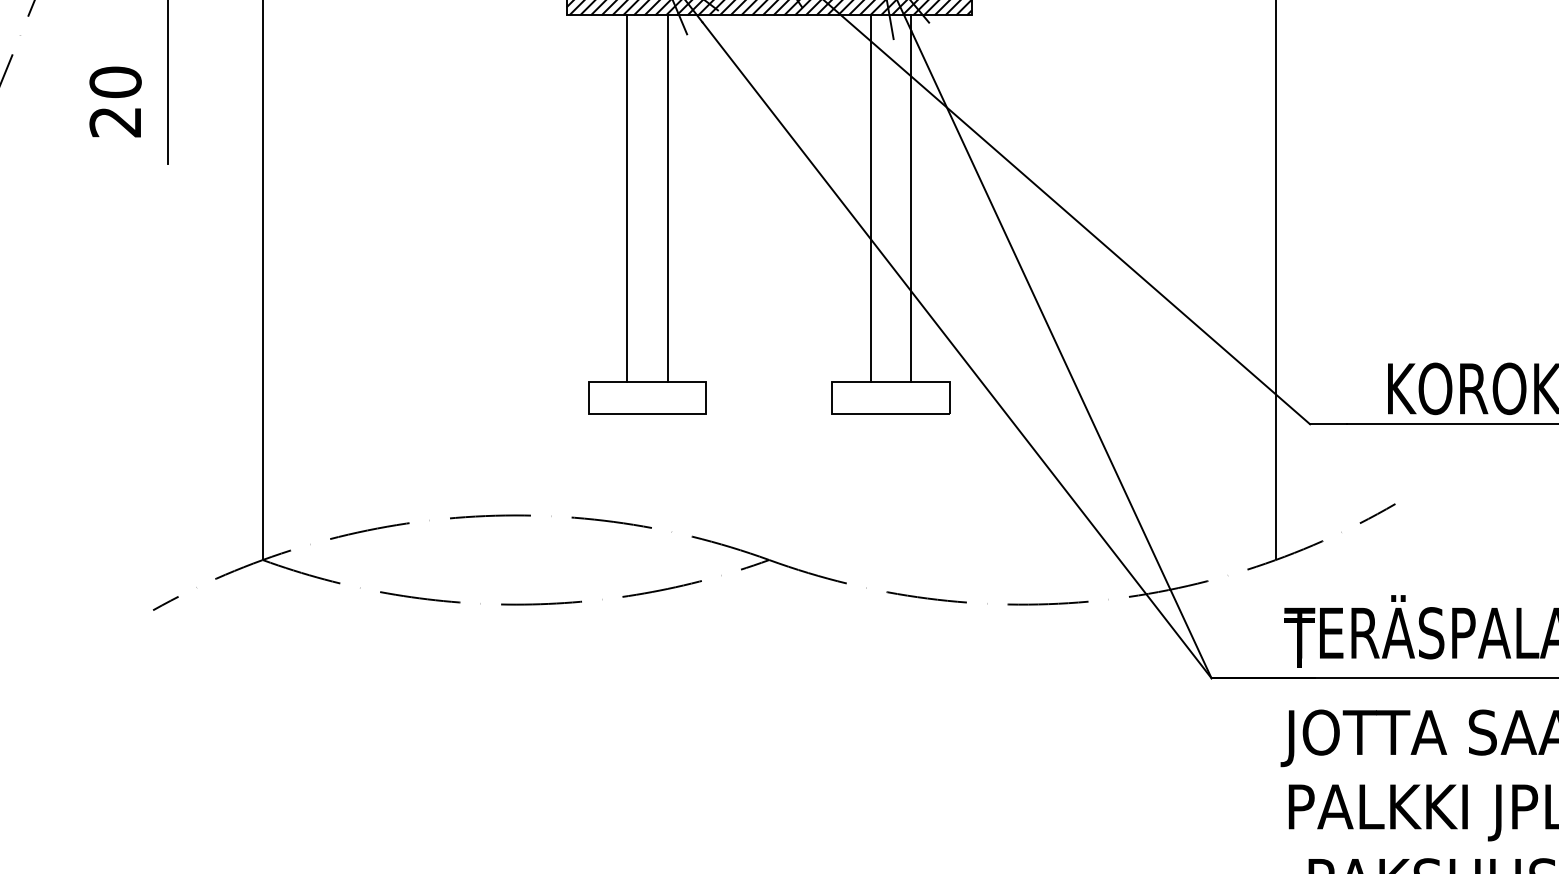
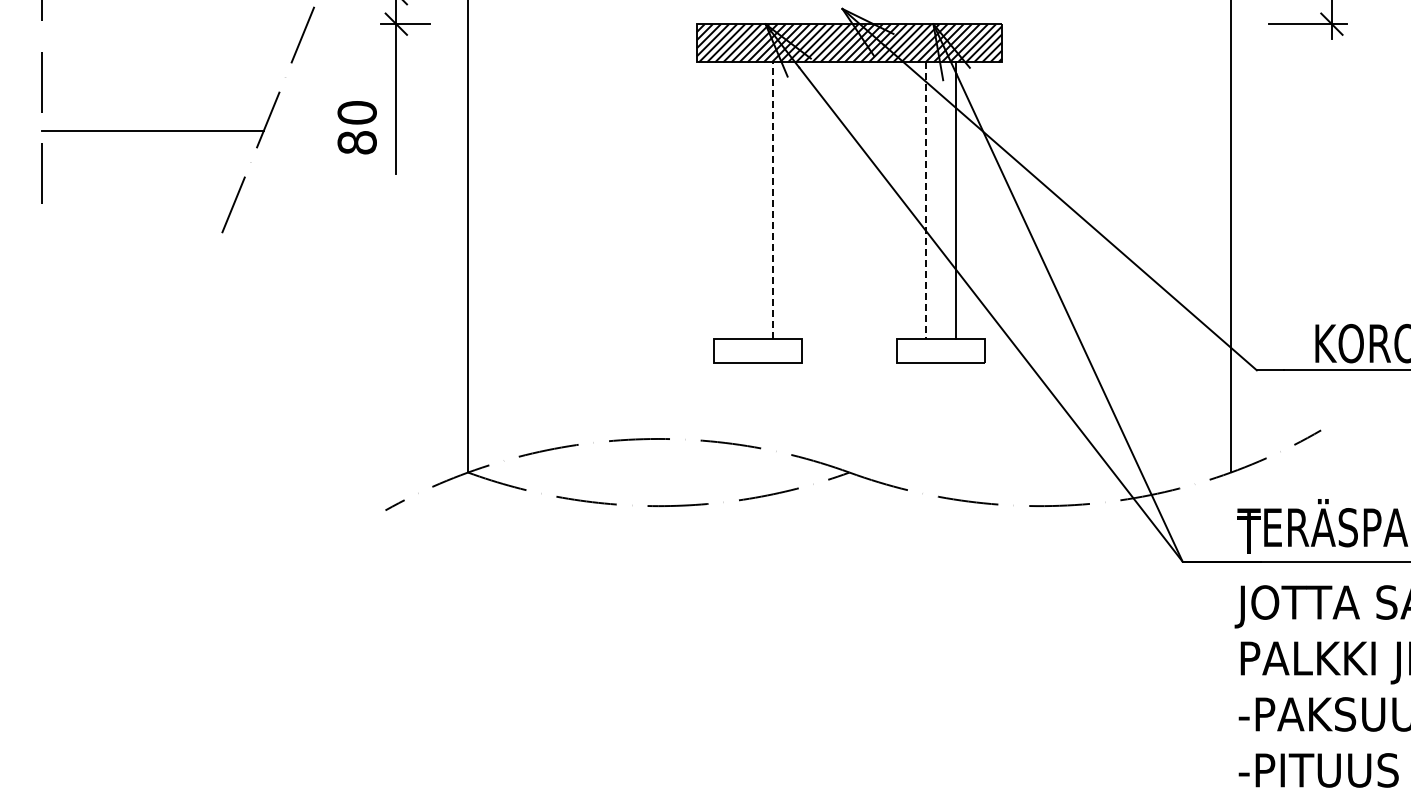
text: (114, 121) -> (356, 142), 20 -> 80
line: (668, 197) -> (773, 199), solid -> dashed
line: (627, 198) -> (742, 200), removed
line: (870, 198) -> (925, 200), solid -> dashed

